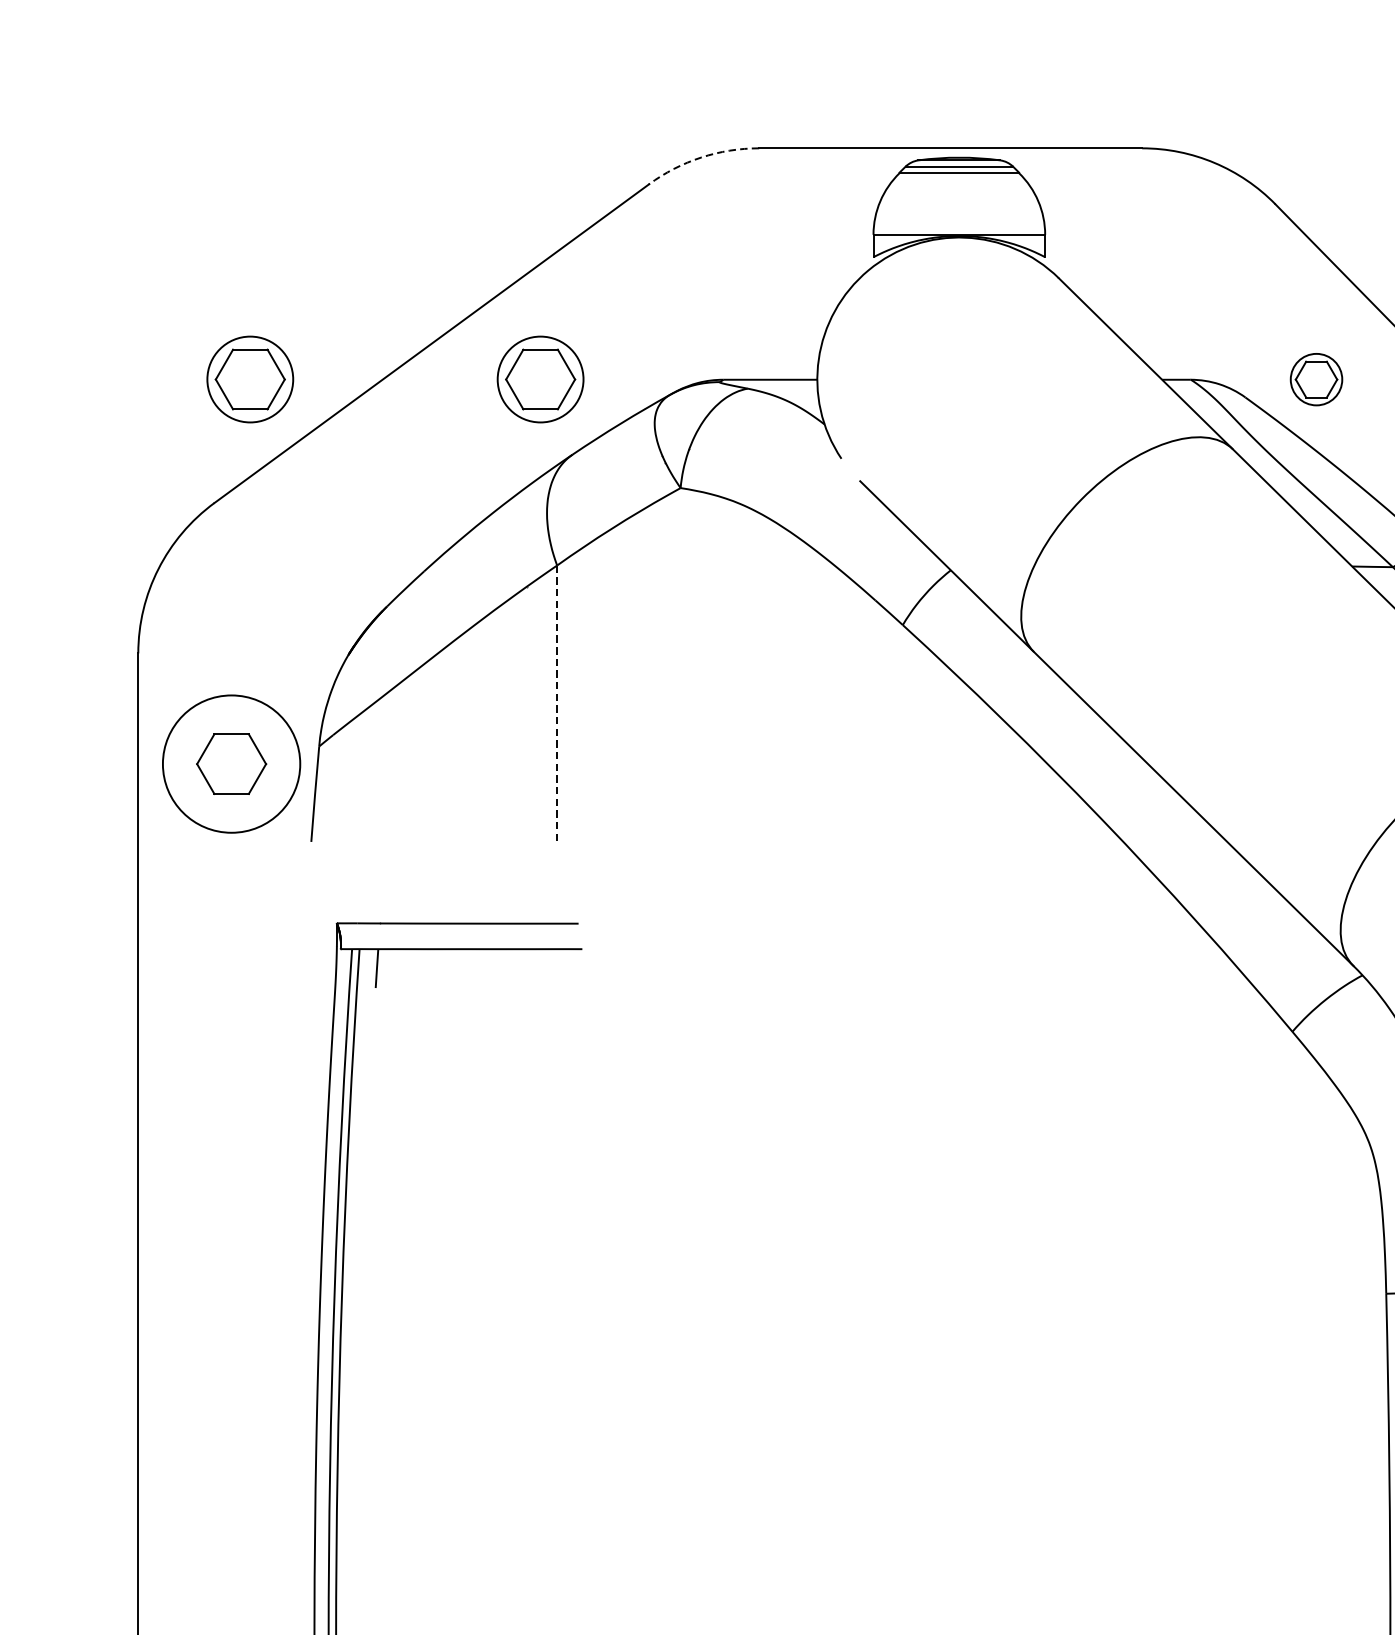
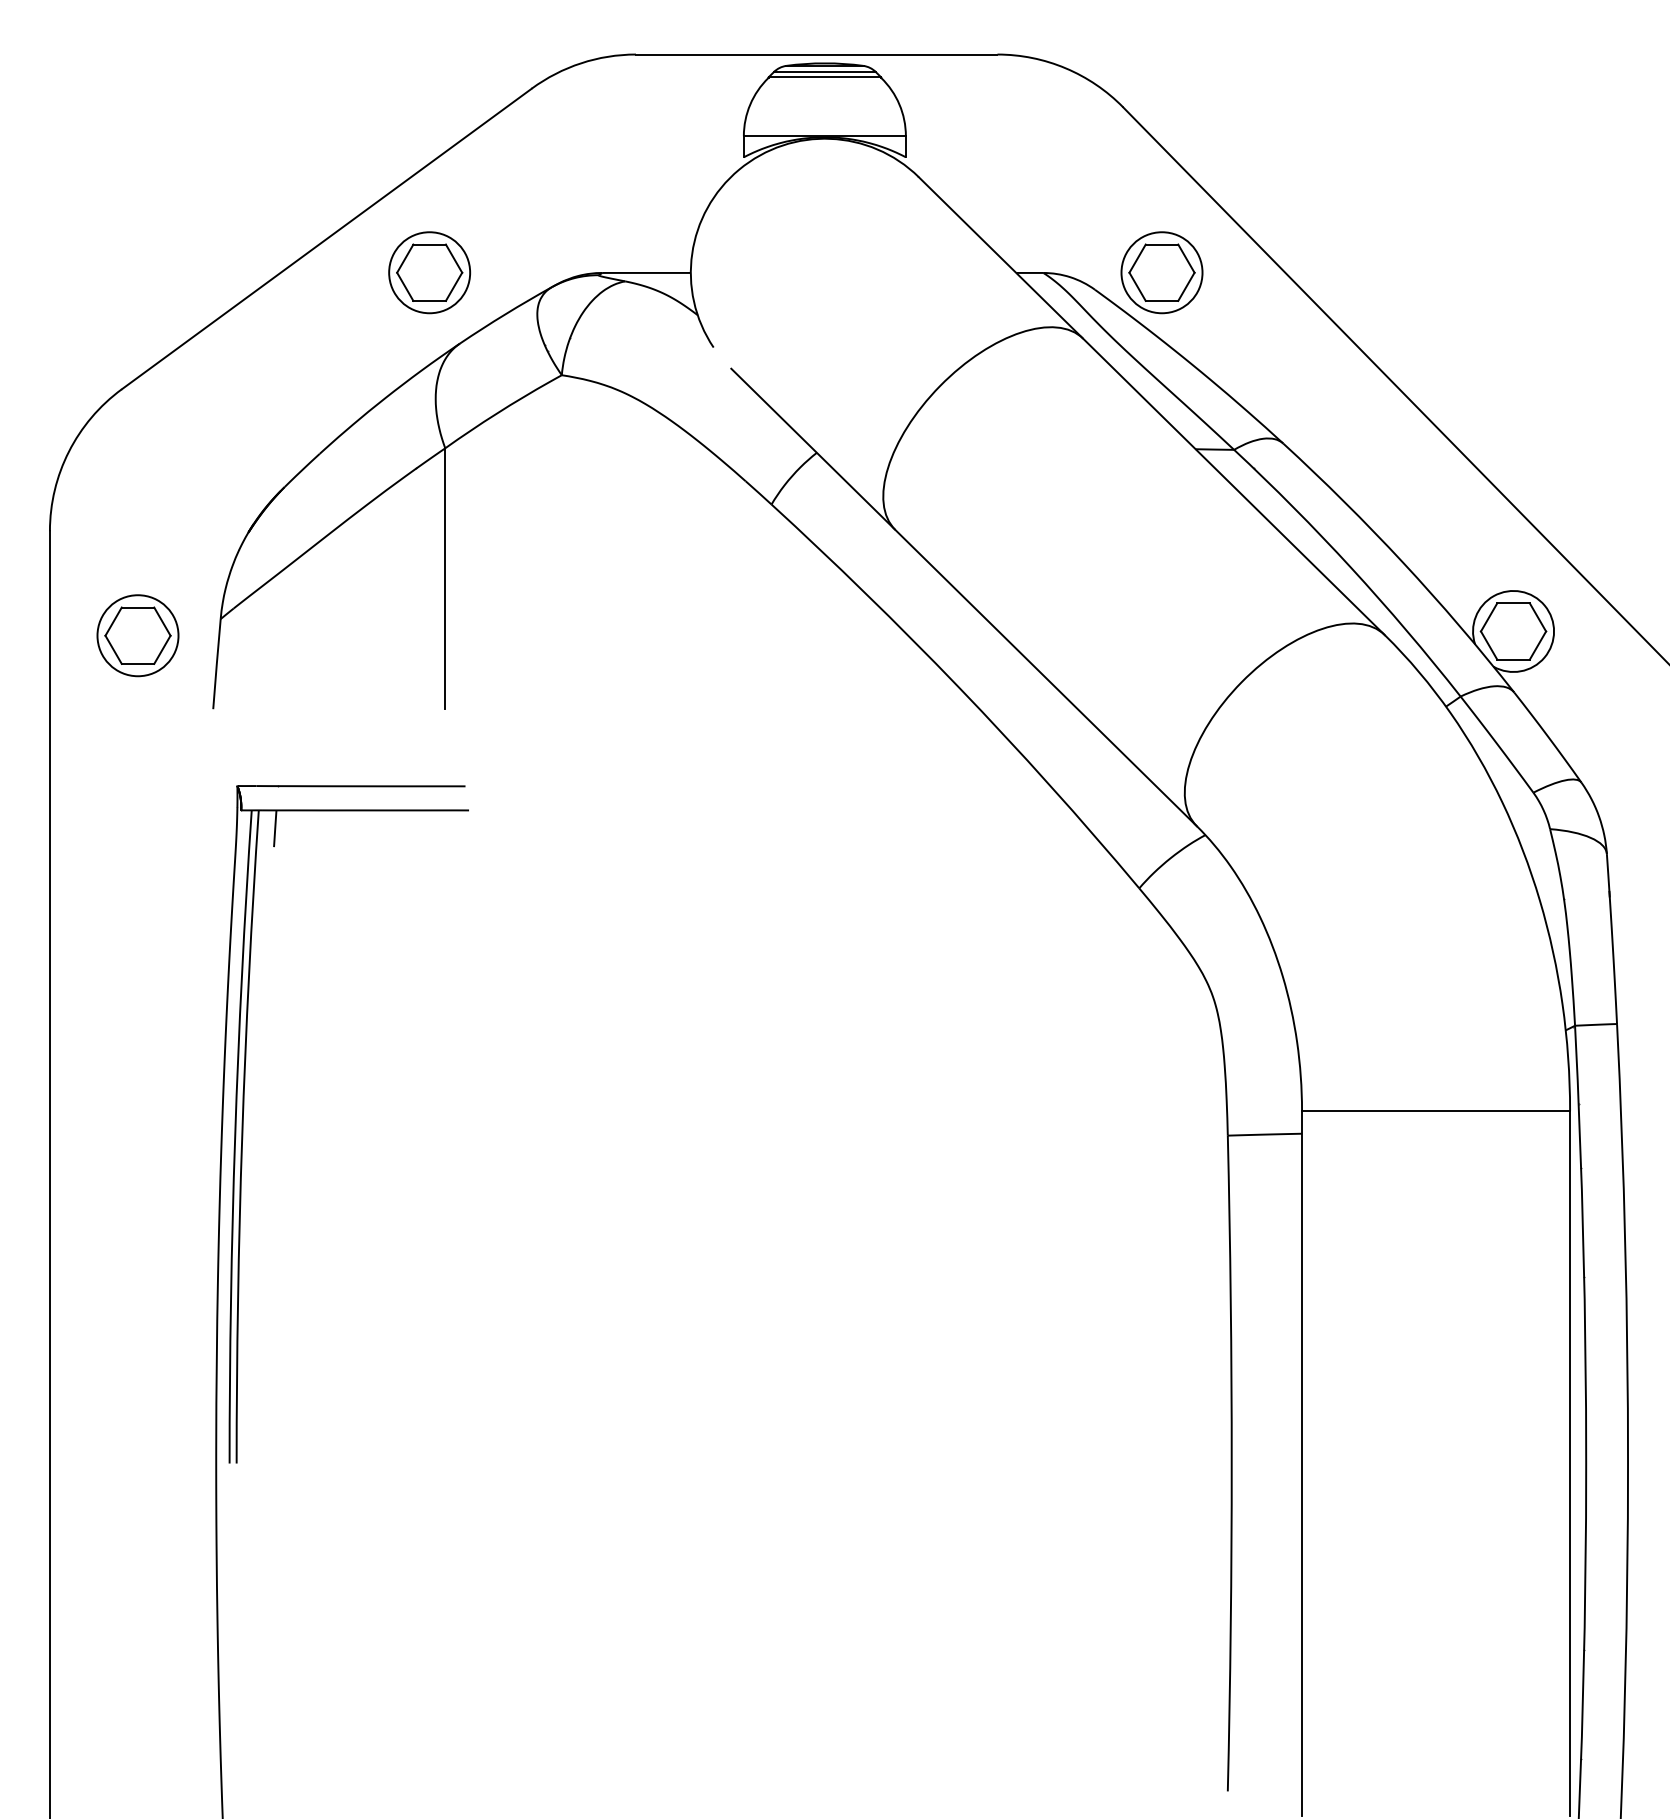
arc: (701, 157) -> (581, 63), dashed -> solid
part: (250, 379) -> (155, 272), removed
part: (1315, 379) -> (1161, 272), size x1.67
line: (557, 703) -> (445, 578), dashed -> solid
circle: (231, 763) -> (137, 635), size x0.62

